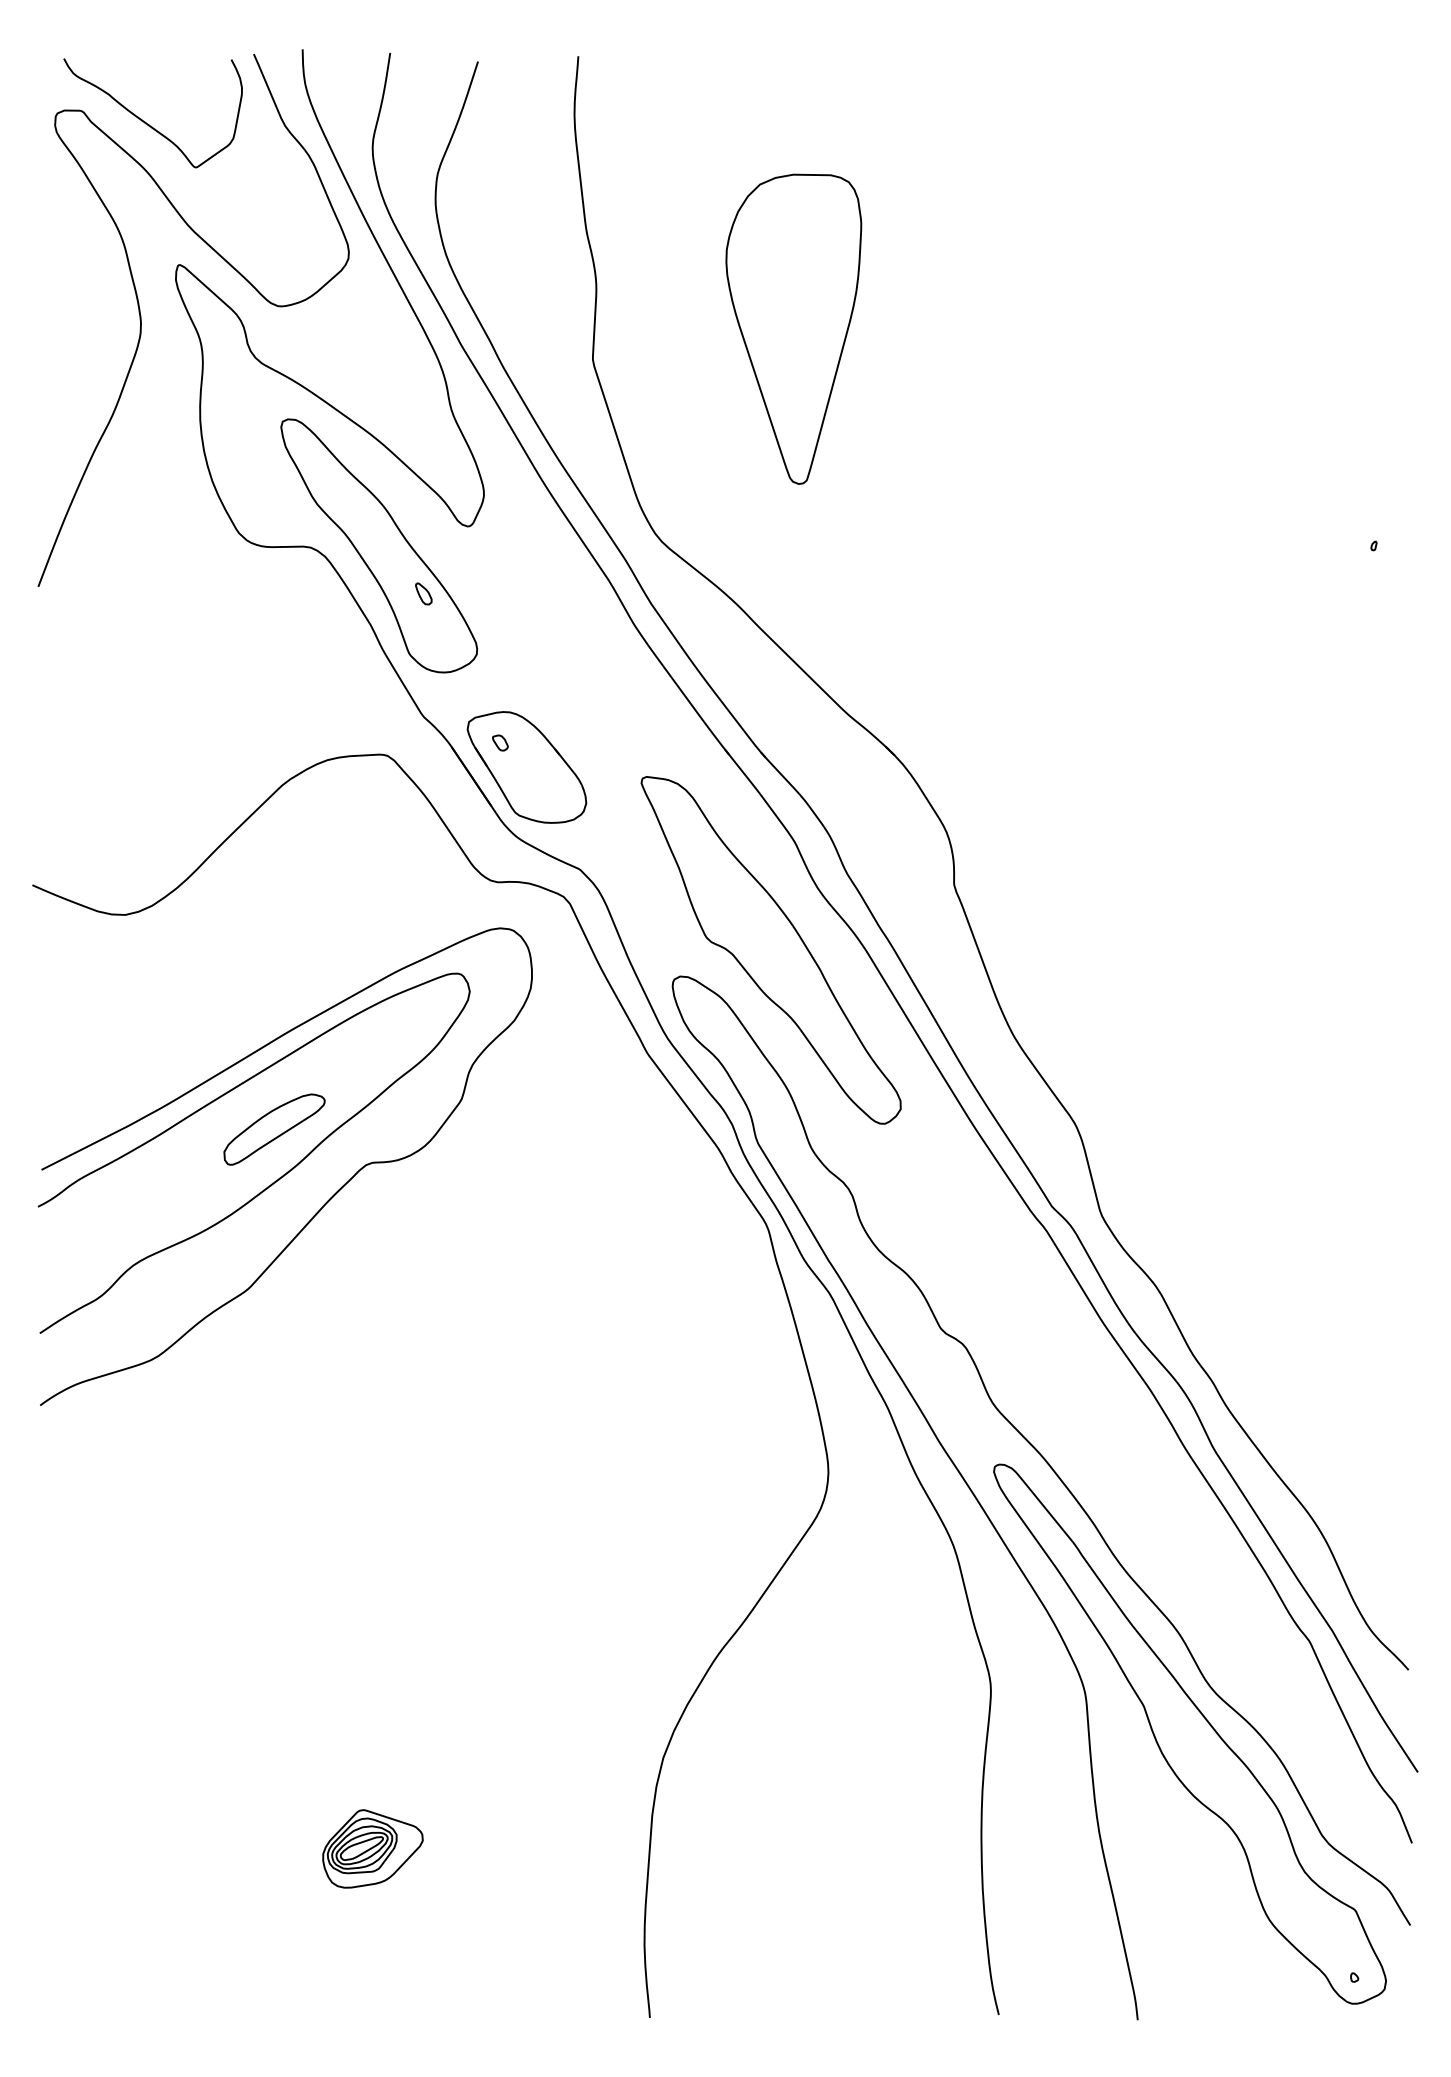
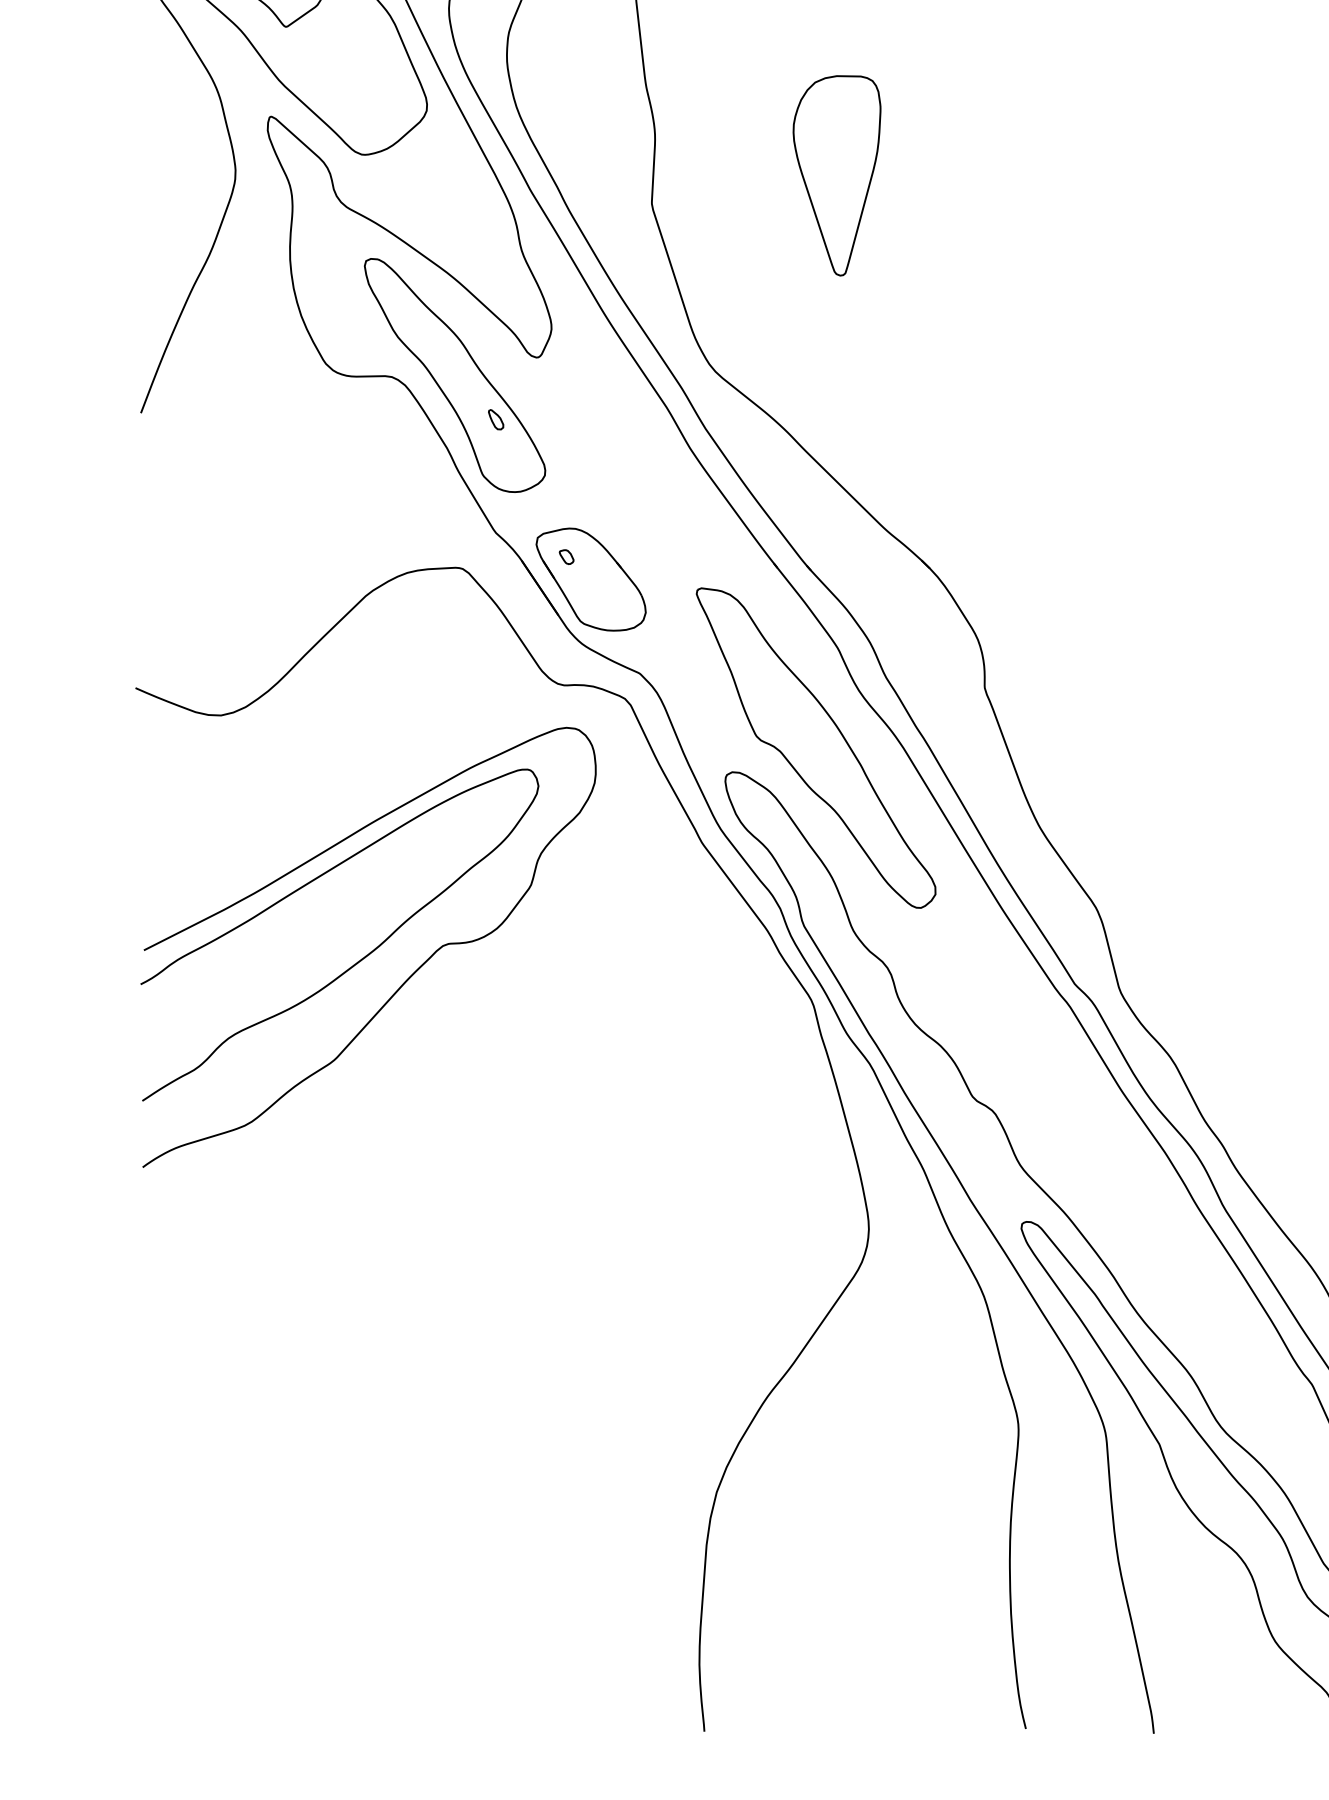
part: (793, 328) -> (836, 175), size x0.7
part: (274, 1129) -> (358, 913), removed
part: (372, 1848) -> (448, 1575), removed

